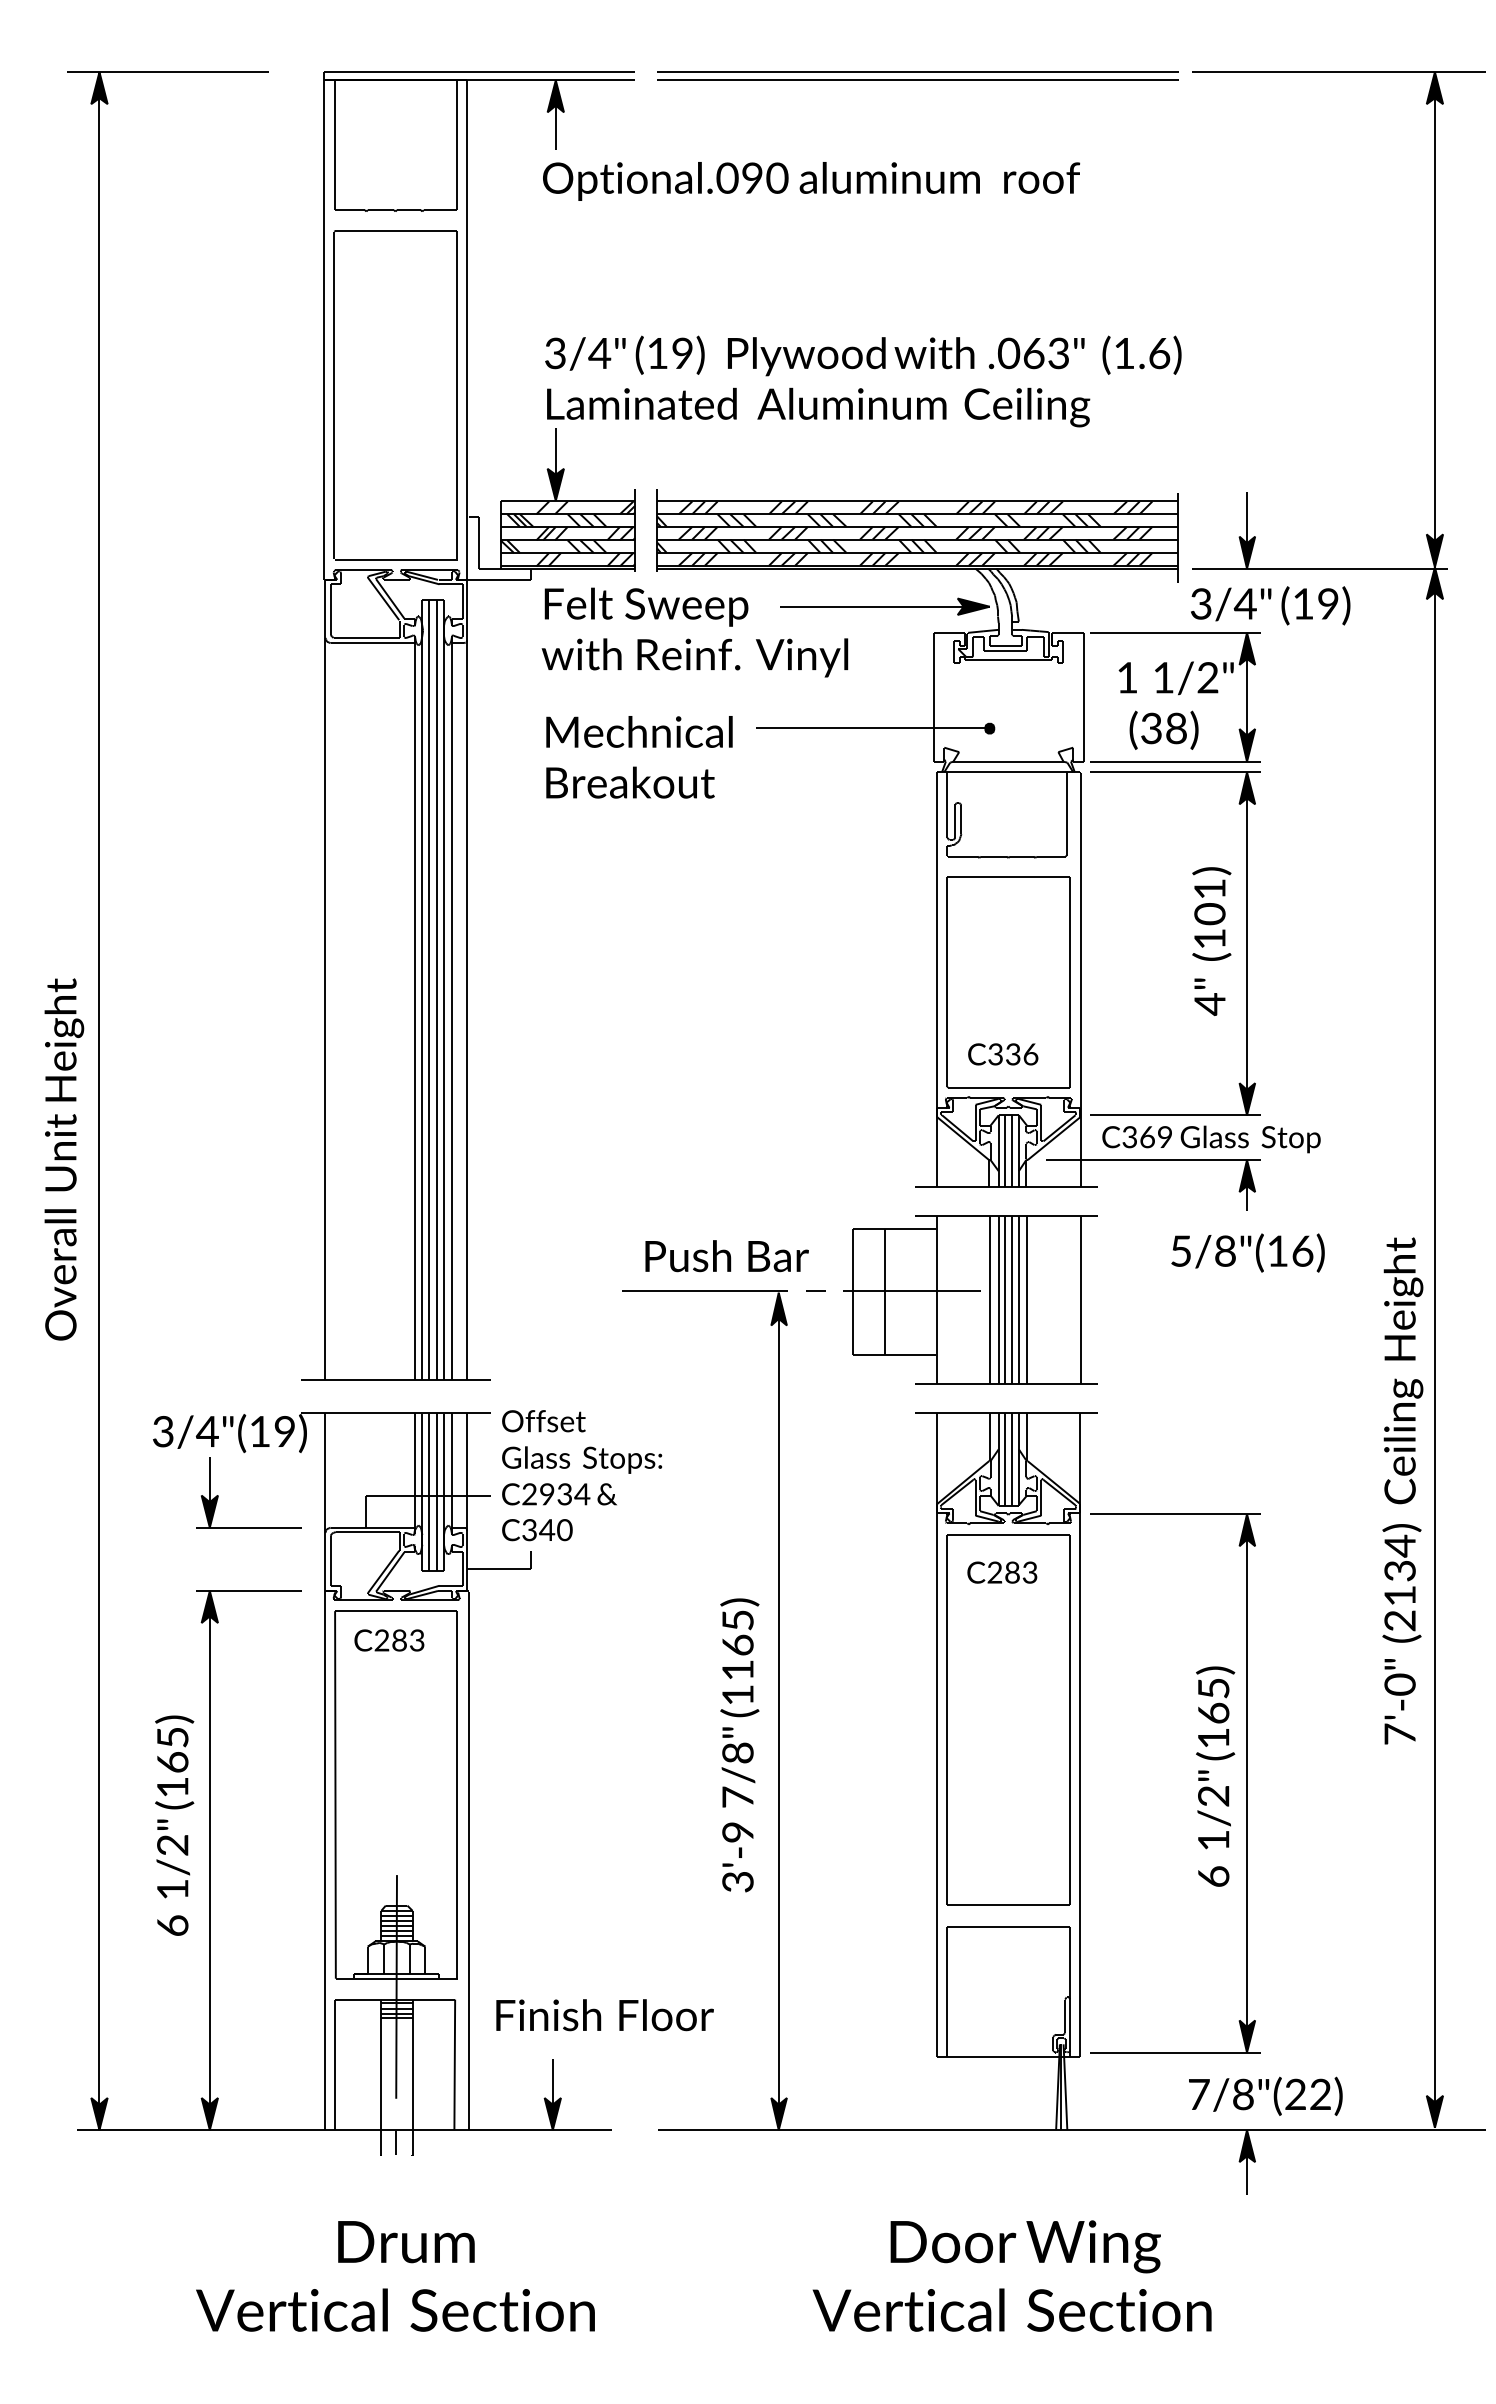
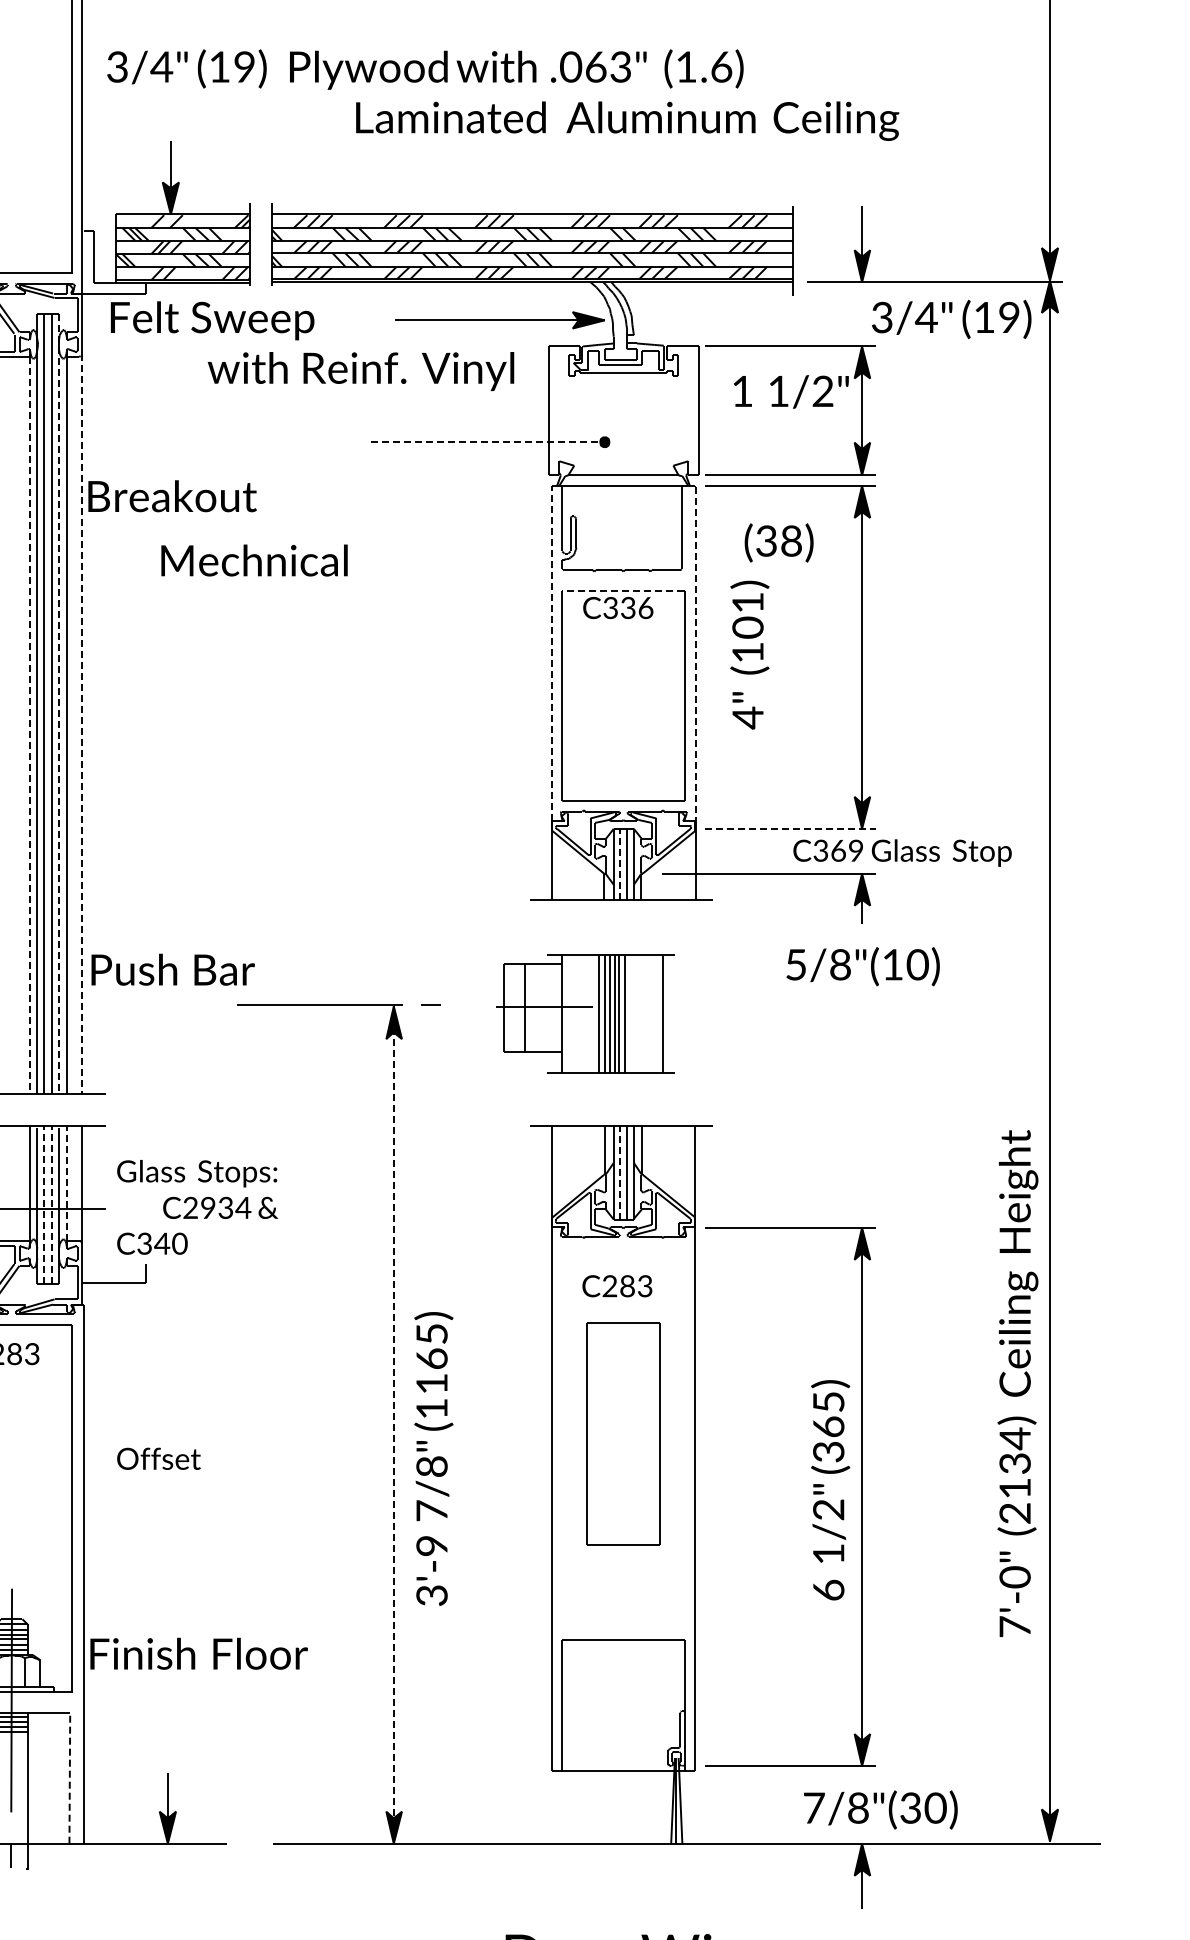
text: (863, 355) -> (425, 69), moved
text: (818, 407) -> (627, 121), moved
text: (1270, 605) -> (951, 319), moved
text: (646, 606) -> (212, 320), moved
text: (694, 657) -> (360, 371), moved
line: (873, 728) -> (488, 442), solid -> dashed
text: (1163, 729) -> (778, 542), moved
text: (639, 731) -> (254, 560), moved
text: (630, 782) -> (172, 496), moved
line: (1007, 877) -> (622, 591), solid -> dashed
line: (936, 939) -> (551, 653), solid -> dashed
line: (1080, 940) -> (695, 654), solid -> dashed
text: (1211, 941) -> (749, 655), moved
line: (443, 990) -> (58, 704), solid -> dashed
line: (467, 1010) -> (82, 724), solid -> dashed
line: (414, 1012) -> (29, 726), solid -> dashed
text: (1003, 1054) -> (618, 608), moved
line: (1175, 1115) -> (790, 829), solid -> dashed
text: (1211, 1139) -> (902, 853), moved
line: (1005, 1151) -> (620, 865), solid -> dashed
text: (1302, 1250) -> (917, 964), 5/8"(16) -> 5/8"(10)
text: (726, 1256) -> (172, 970), moved
part: (970, 1299) -> (585, 1013), size x0.7
text: (543, 1421) -> (158, 1459), moved
line: (1005, 1459) -> (620, 1173), solid -> dashed
line: (452, 1469) -> (67, 1183), solid -> dashed
text: (1402, 1490) -> (1017, 1383), moved
line: (429, 1491) -> (44, 1205), solid -> dashed
line: (436, 1491) -> (51, 1205), solid -> dashed
text: (559, 1494) -> (220, 1208), moved
line: (778, 1711) -> (393, 1425), solid -> dashed
part: (1008, 1719) -> (623, 1433), size x0.6
text: (1213, 1738) -> (828, 1452), (165) -> (365)
text: (739, 1745) -> (433, 1459), moved
text: (604, 2015) -> (198, 1654), moved
line: (454, 2064) -> (69, 1778), solid -> dashed
text: (1308, 2094) -> (923, 1808), 7/8"(22) -> 7/8"(30)

